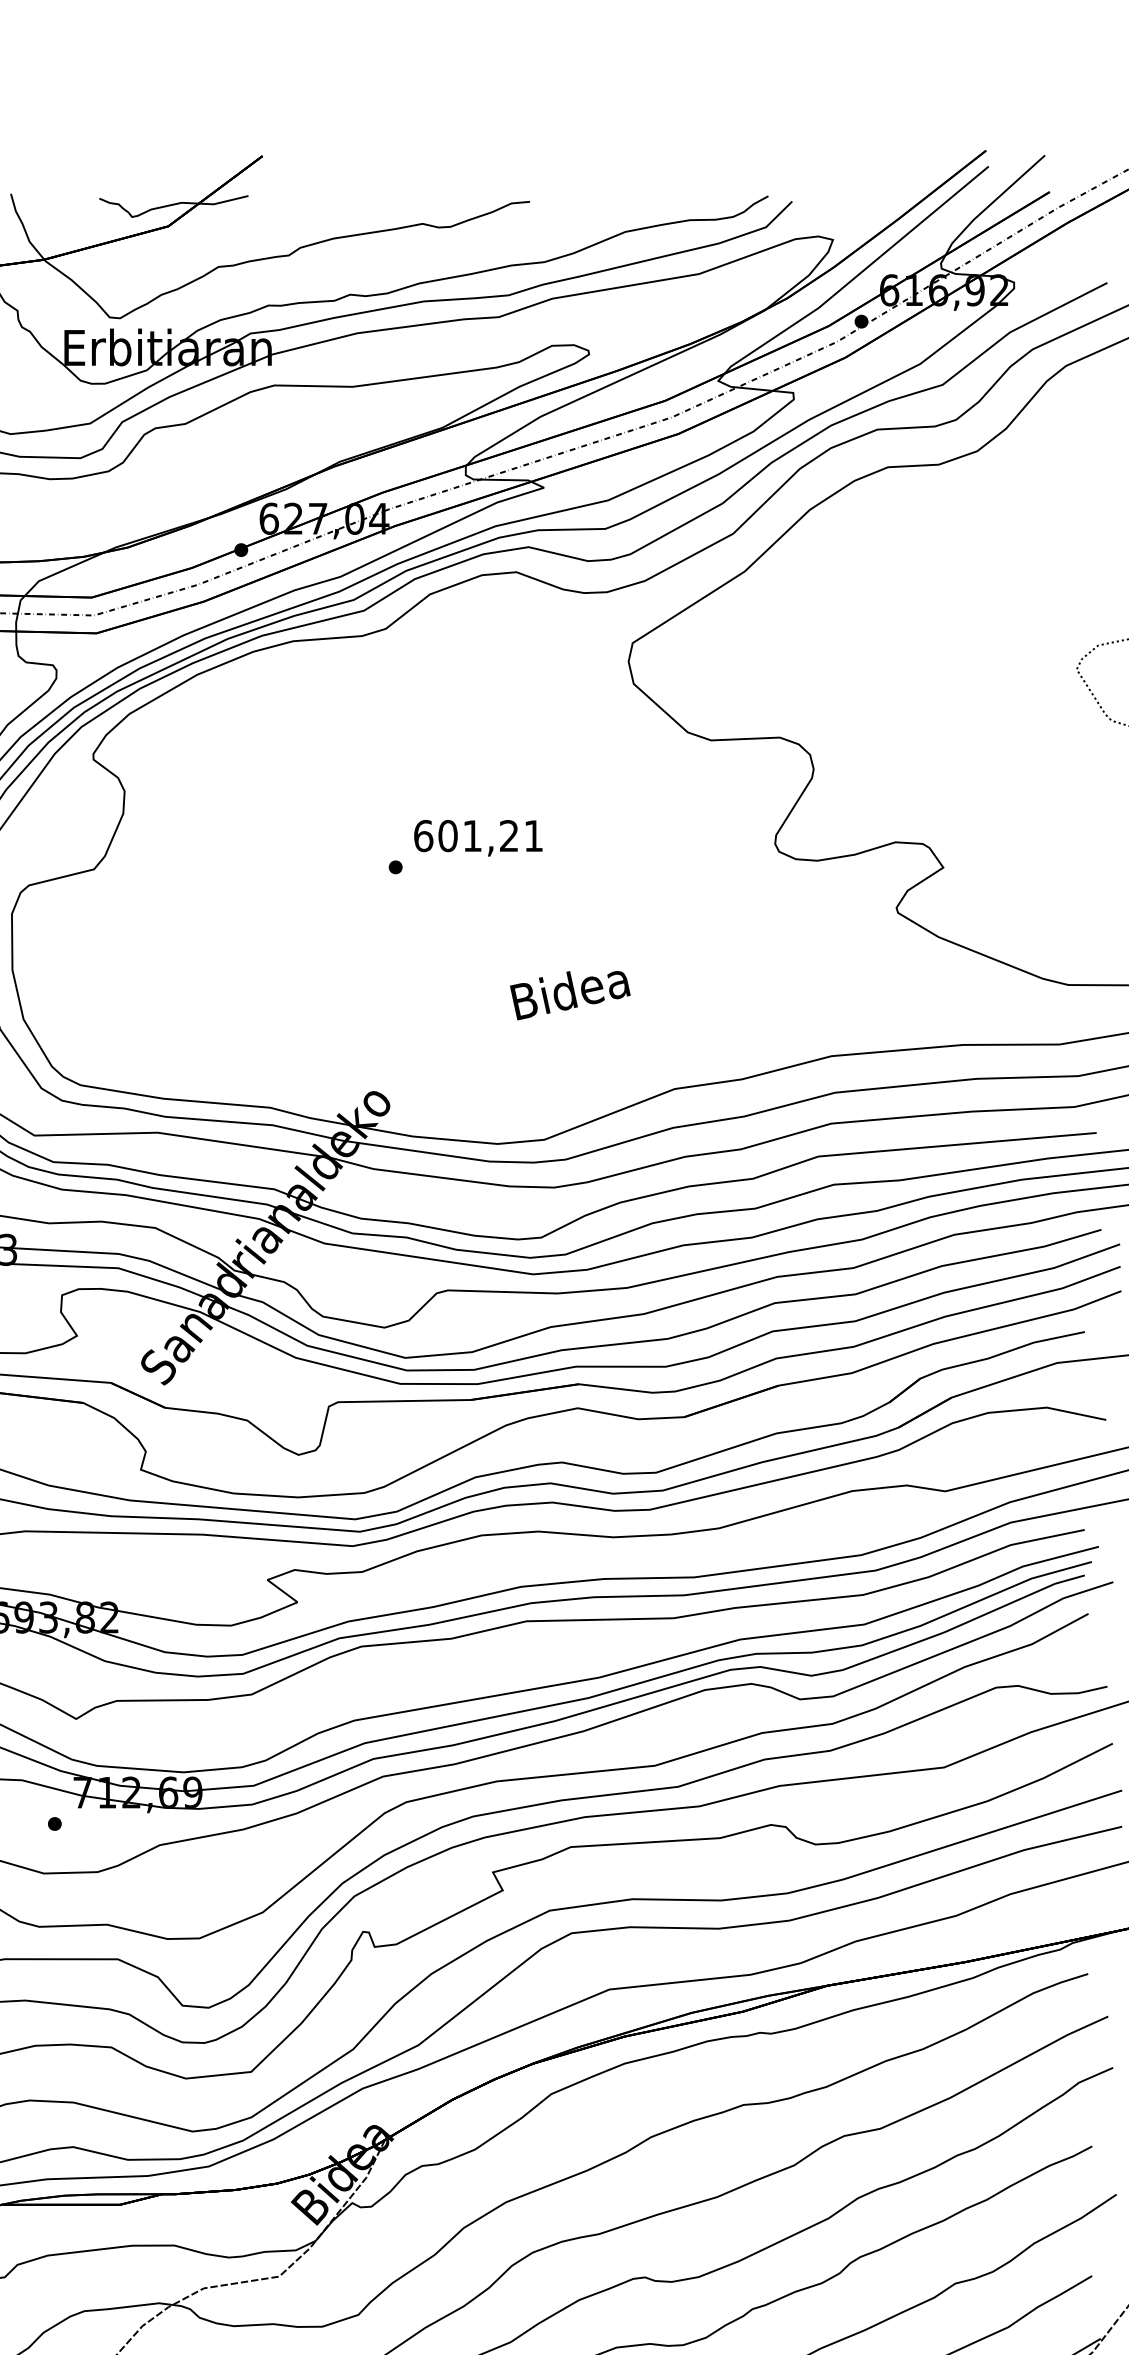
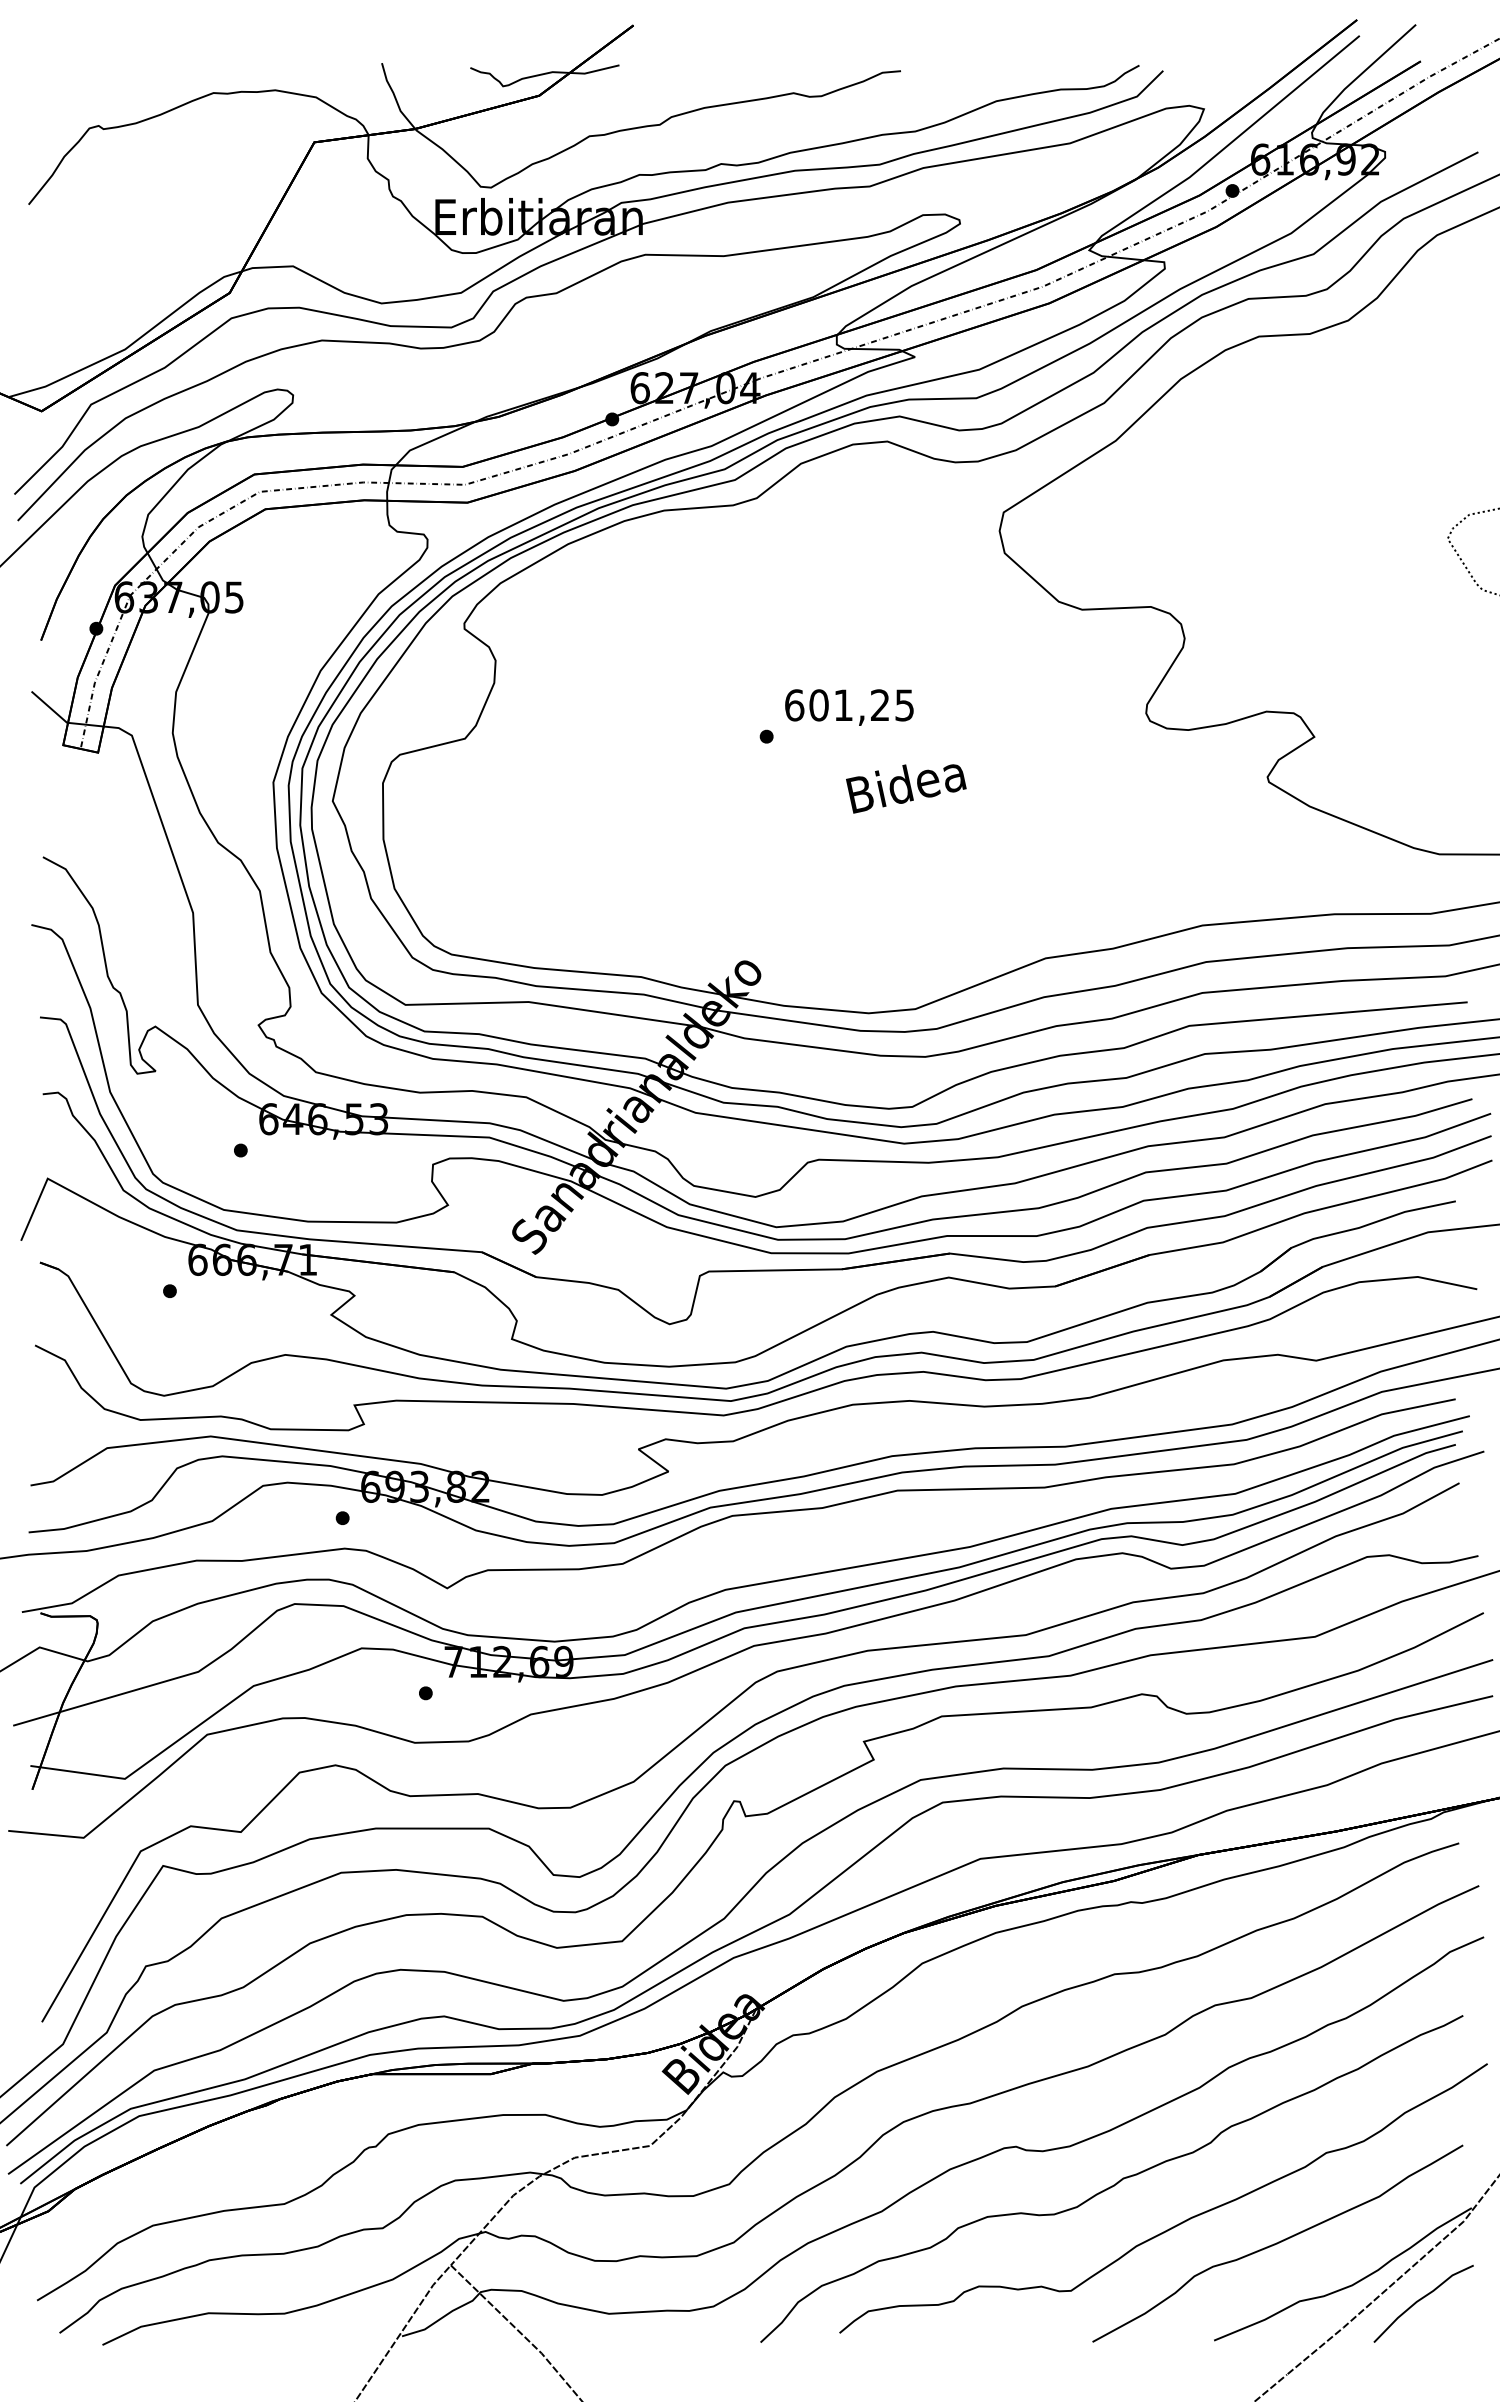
text: (533, 836) -> (904, 705), 601,21 -> 601,25
text: (570, 995) -> (906, 788), moved

